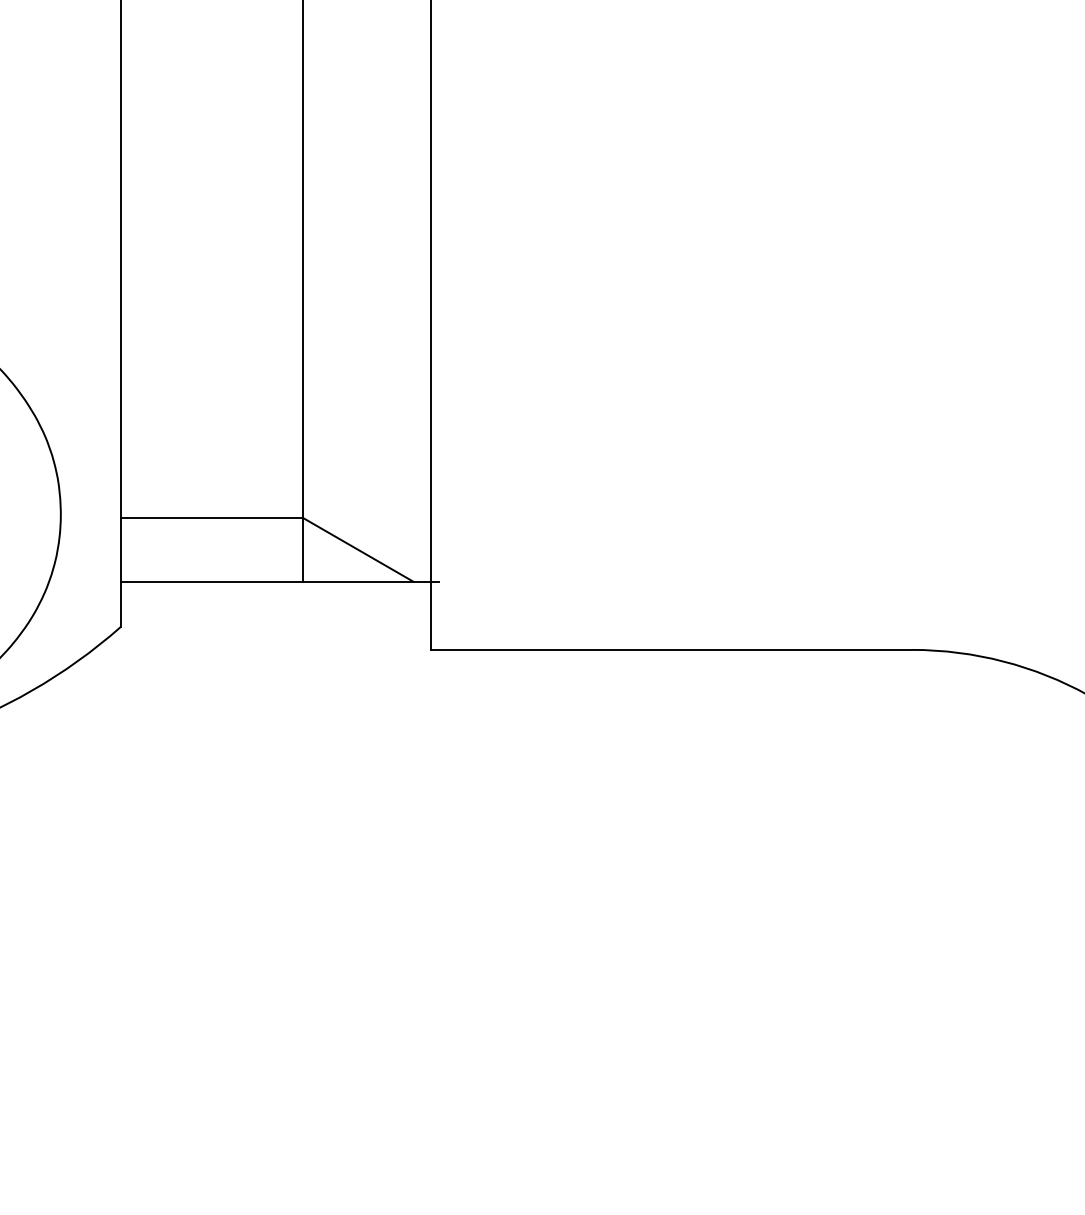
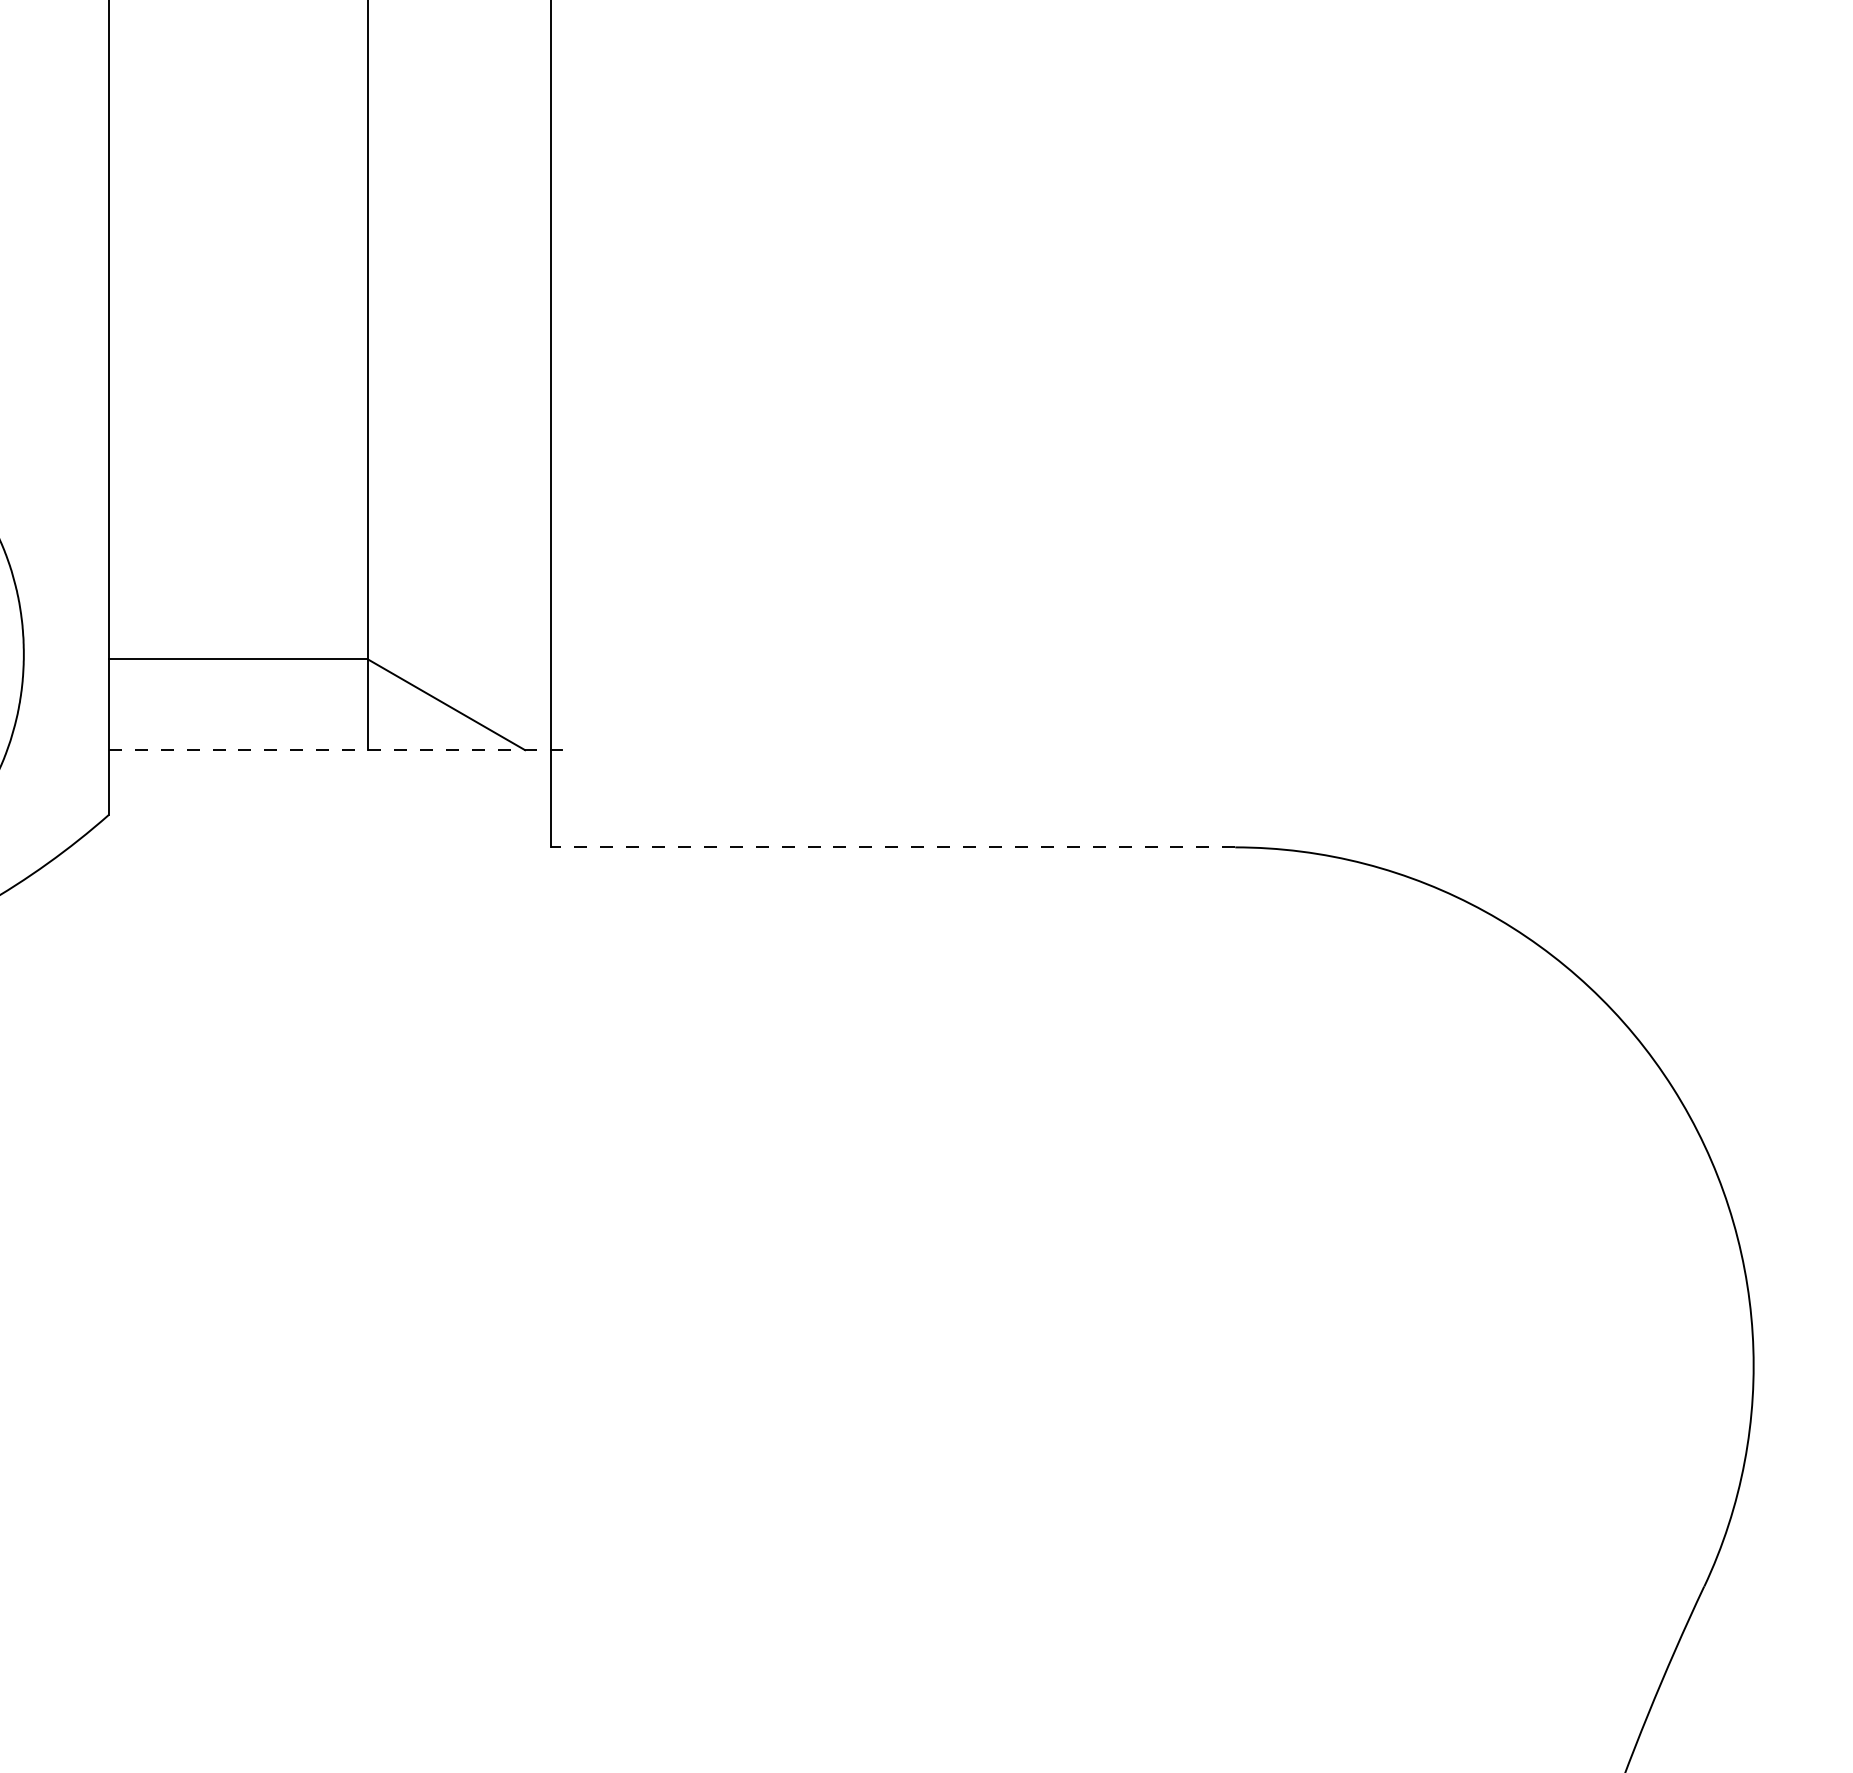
line: (275, 581) -> (329, 750), solid -> dashed
line: (671, 650) -> (892, 847), solid -> dashed

